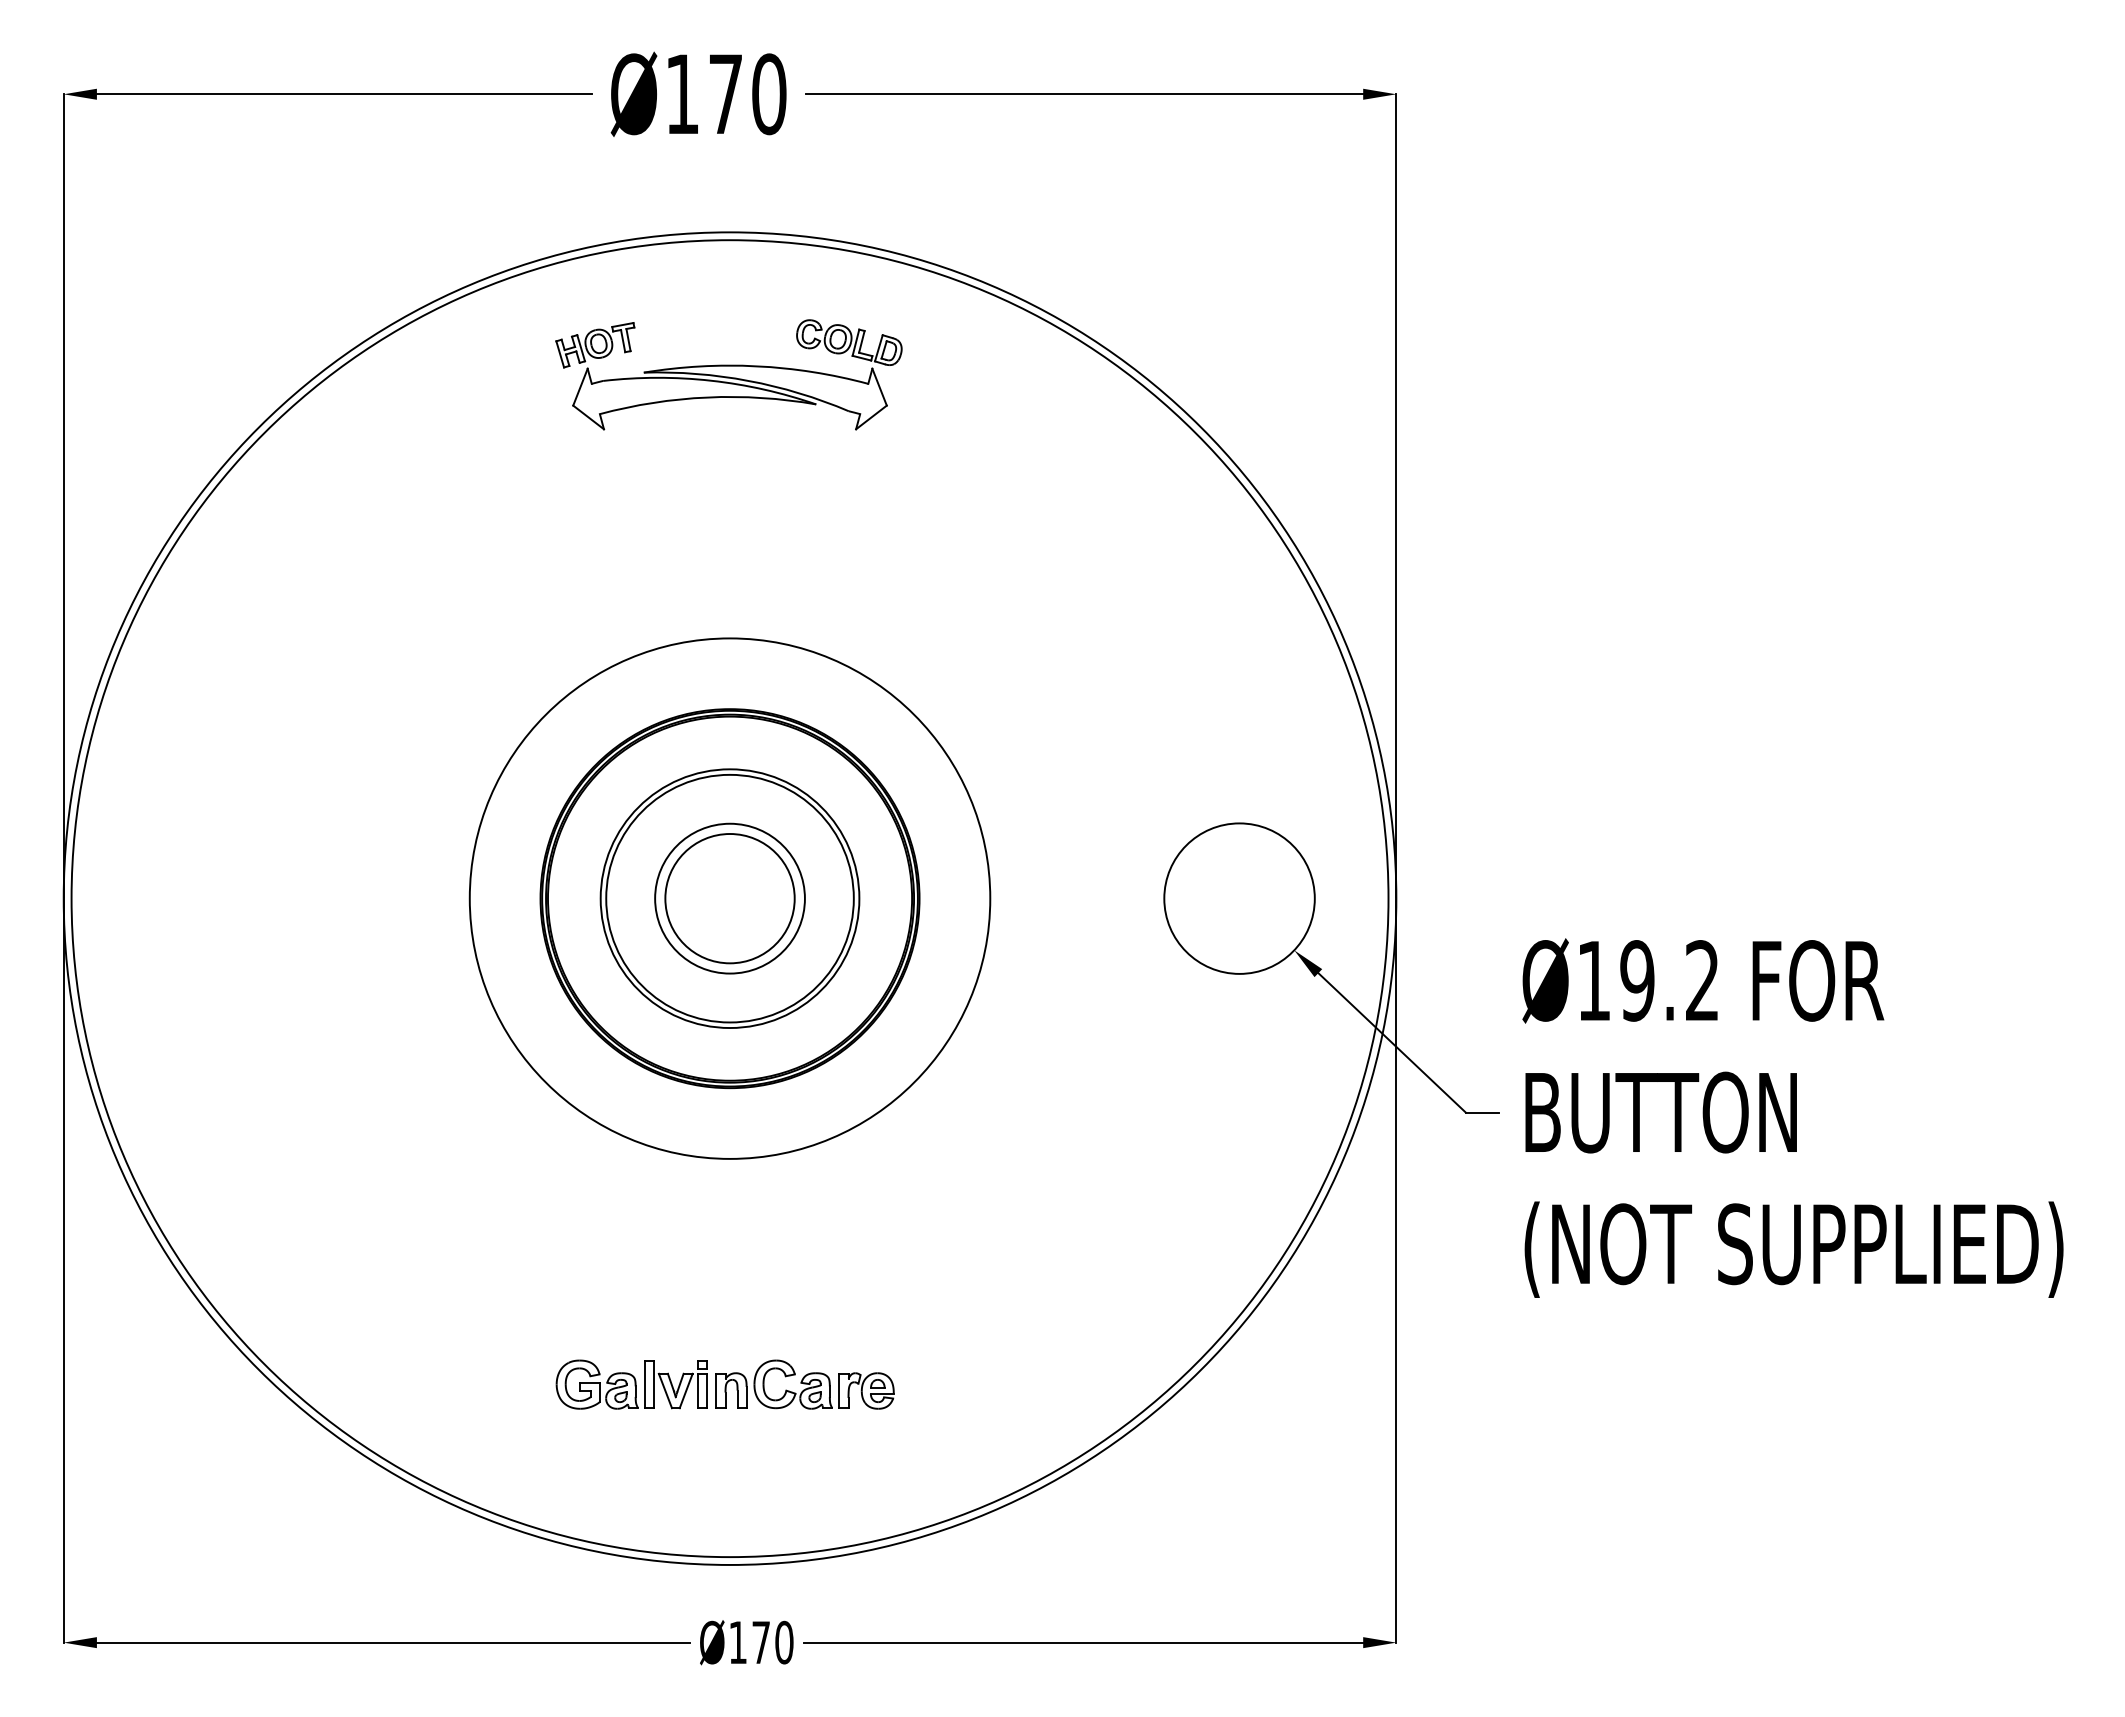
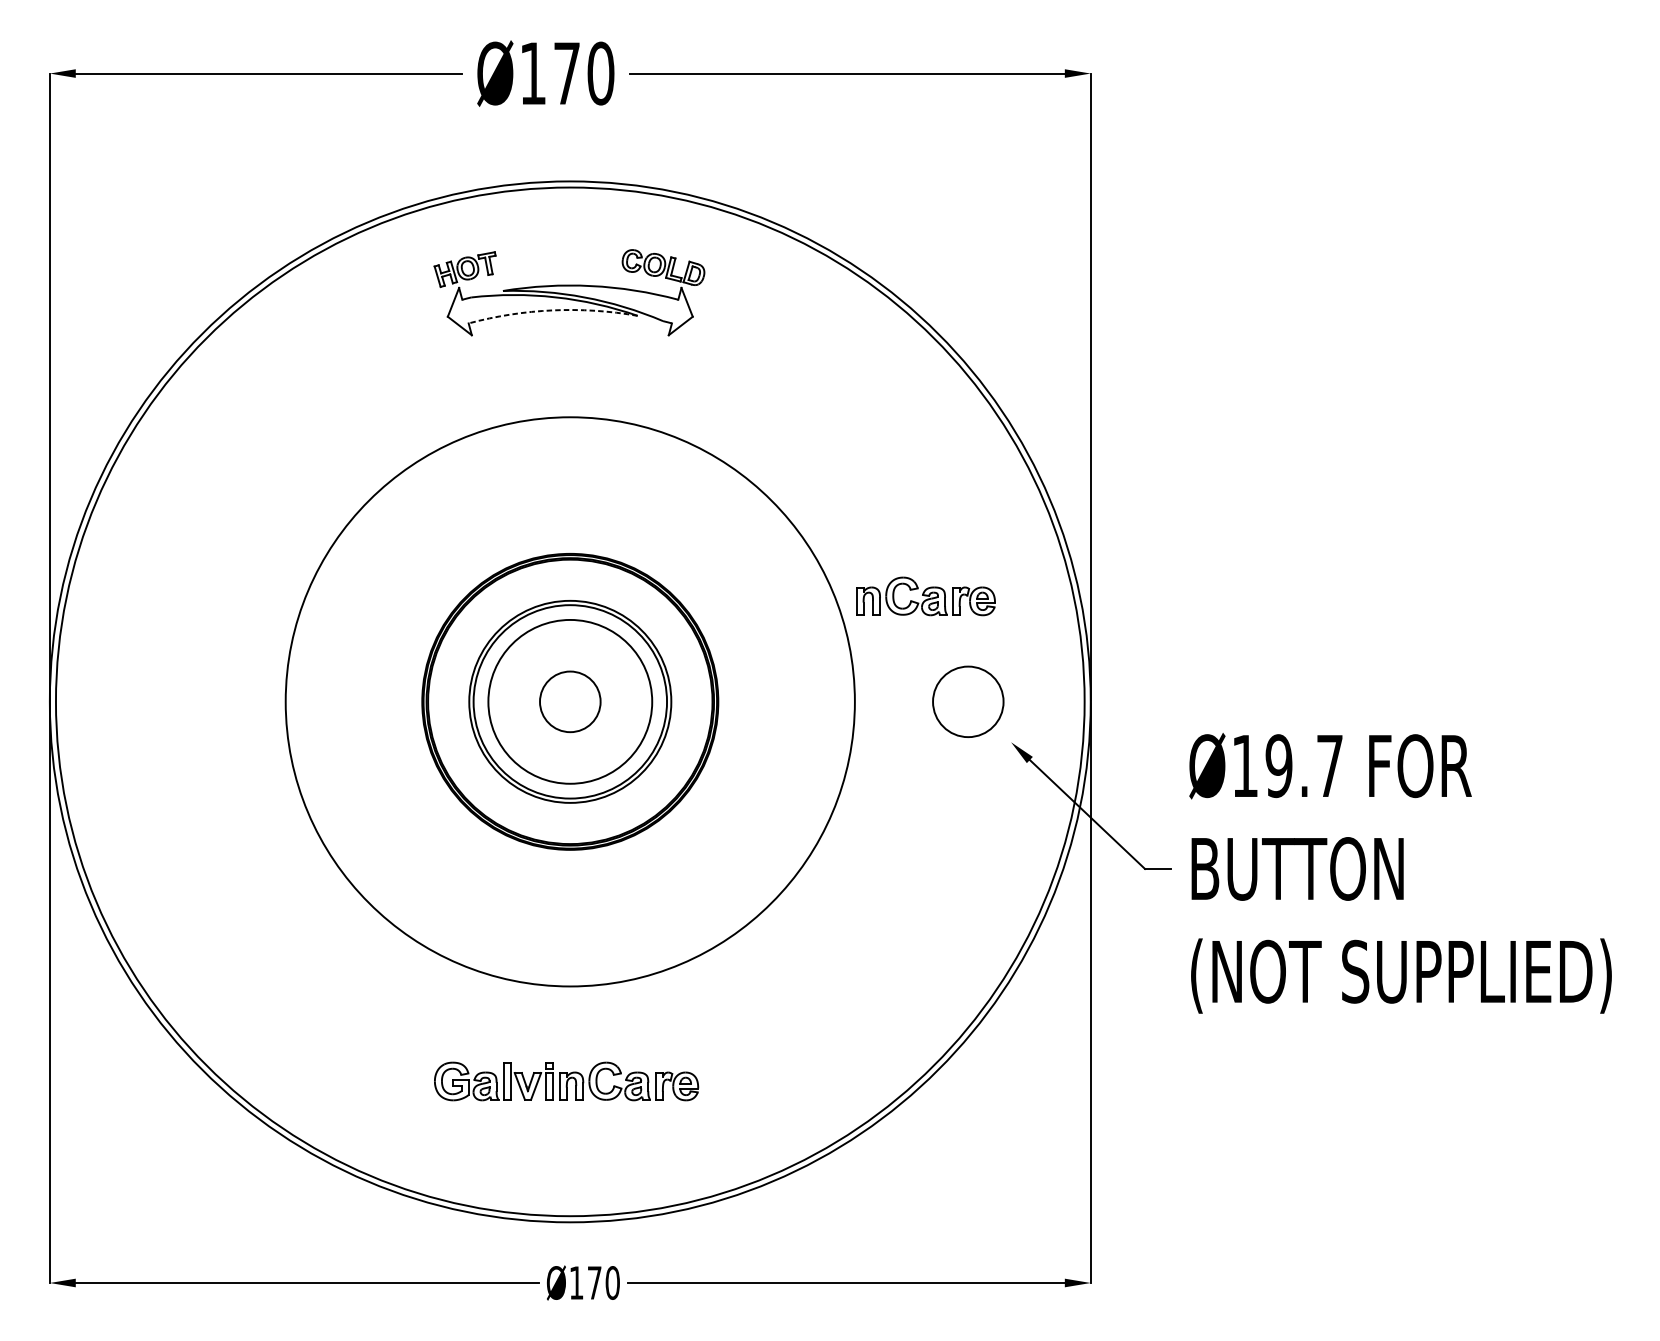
arc: (707, 397) -> (552, 310), solid -> dashed
part: (1184, 763) -> (925, 596), added
circle: (729, 898) -> (569, 701), size x0.6
circle: (729, 898) -> (569, 701), size x1.4
circle: (729, 898) -> (569, 701), size x1.4
circle: (1239, 898) -> (968, 701), size x0.6
text: (1702, 980) -> (1329, 765), Ø19.2 -> Ø19.7

